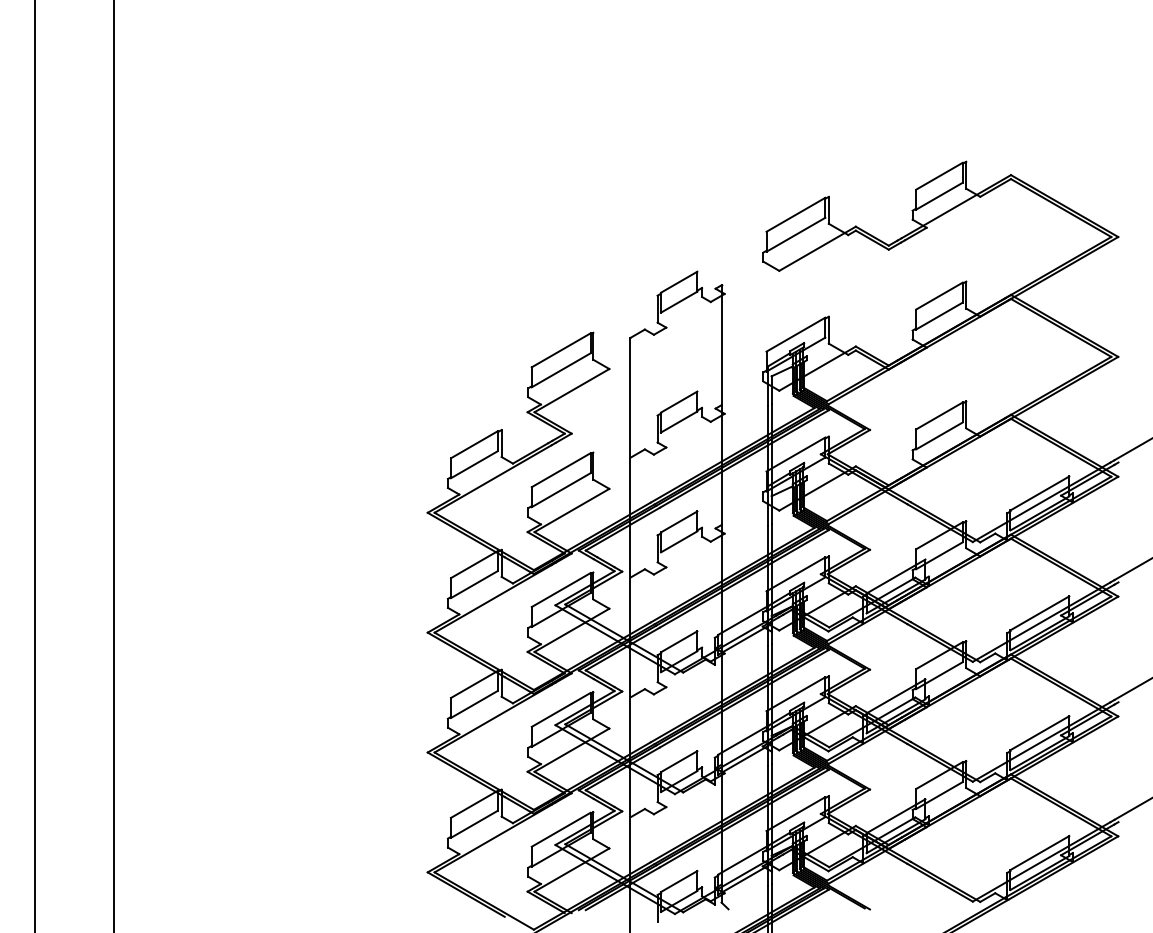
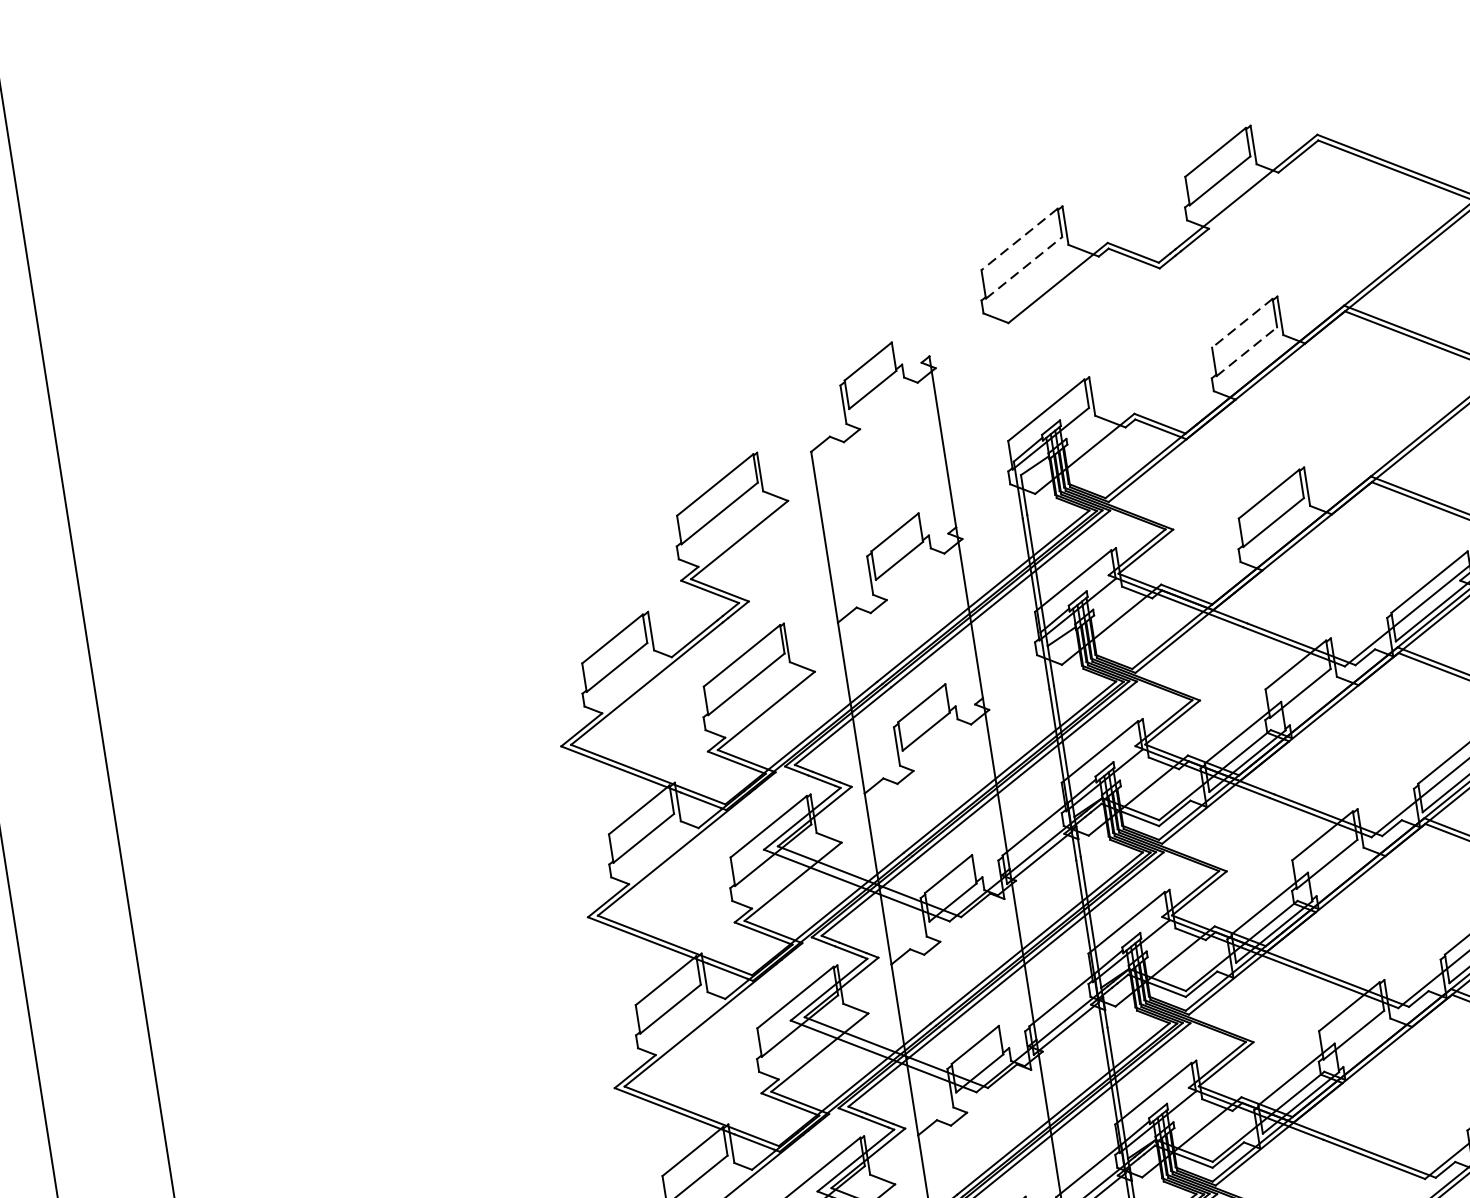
line: (795, 214) -> (1018, 239), solid -> dashed
line: (795, 234) -> (1023, 267), solid -> dashed
line: (939, 296) -> (1242, 323), solid -> dashed
line: (939, 316) -> (1246, 352), solid -> dashed

